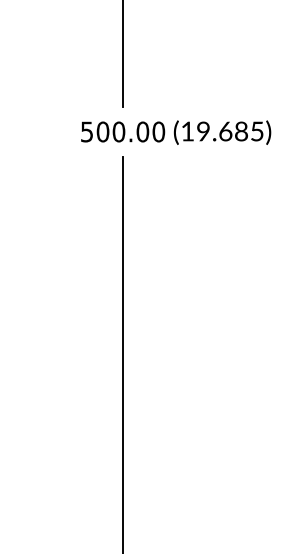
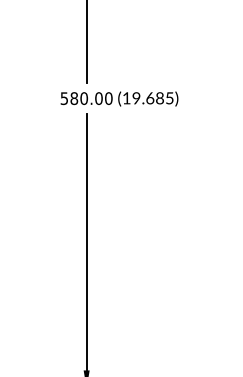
text: (103, 131) -> (74, 98), 500.00 -> 580.00

